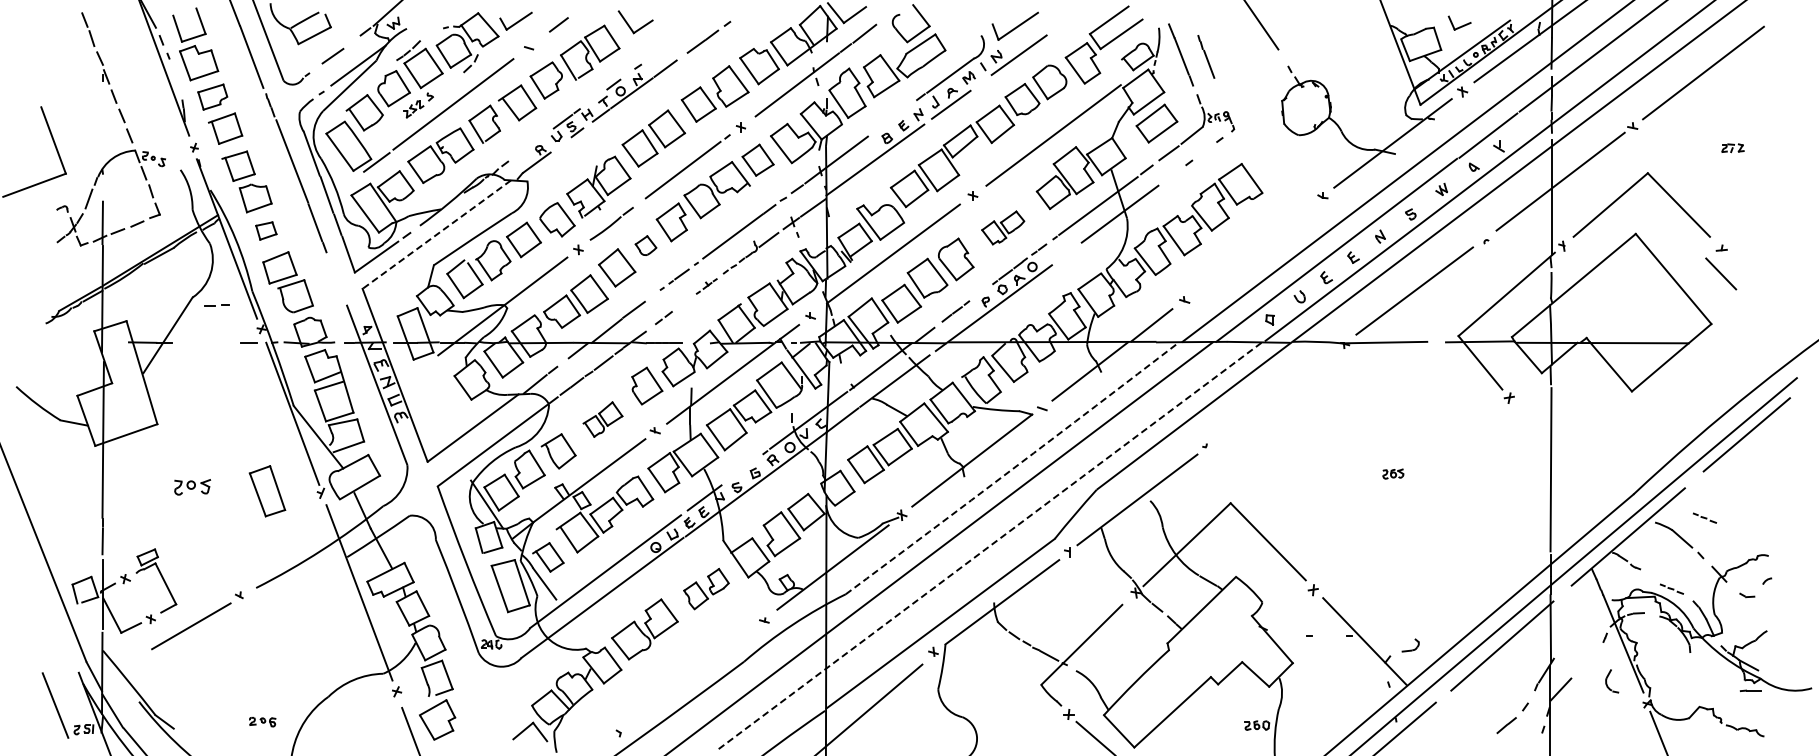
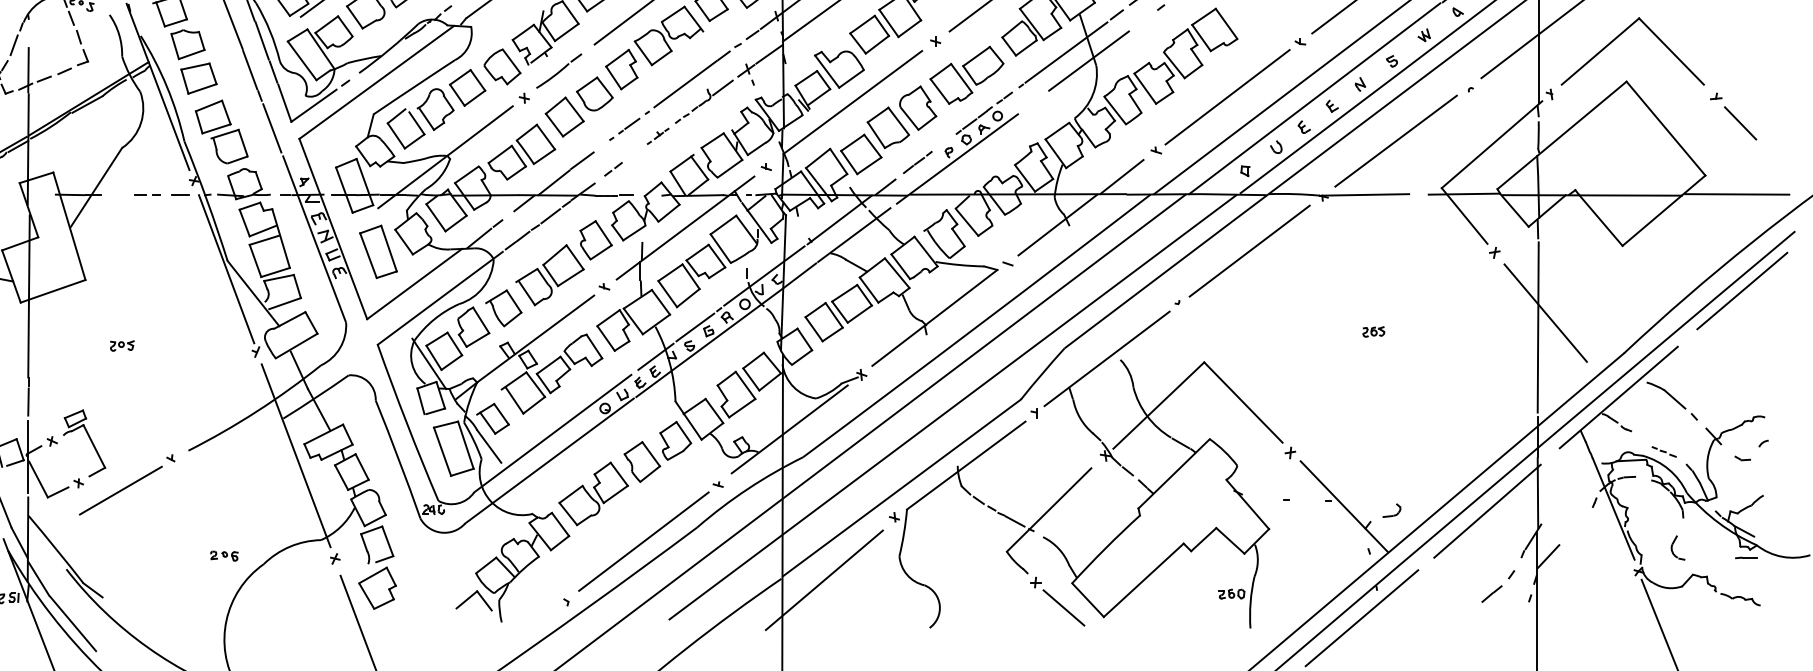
part: (1003, 227) -> (967, 74), size x1.67
part: (266, 230) -> (199, 78), size x1.67
line: (436, 234) -> (376, 82), dashed -> solid
part: (645, 245) -> (594, 93), size x1.67
line: (1252, 248) -> (1227, 96), added
line: (1721, 273) -> (1740, 122), moved
line: (336, 278) -> (272, 128), added
line: (215, 305) -> (146, 194), moved
line: (1741, 341) -> (1736, 193), added
line: (1273, 396) -> (1248, 251), added
part: (602, 419) -> (549, 275), size x1.67
line: (1557, 455) -> (1544, 312), added
arc: (1012, 468) -> (976, 326), dashed -> solid
line: (742, 469) -> (695, 327), added
part: (192, 487) -> (122, 345), size x0.62
part: (267, 491) -> (378, 252), moved
part: (1704, 517) -> (1698, 377), removed
line: (989, 546) -> (952, 407), dashed -> solid
part: (706, 588) -> (657, 451), size x1.43
line: (692, 675) -> (643, 541), added
part: (1612, 681) -> (1678, 548), moved
part: (262, 722) -> (224, 556), moved

